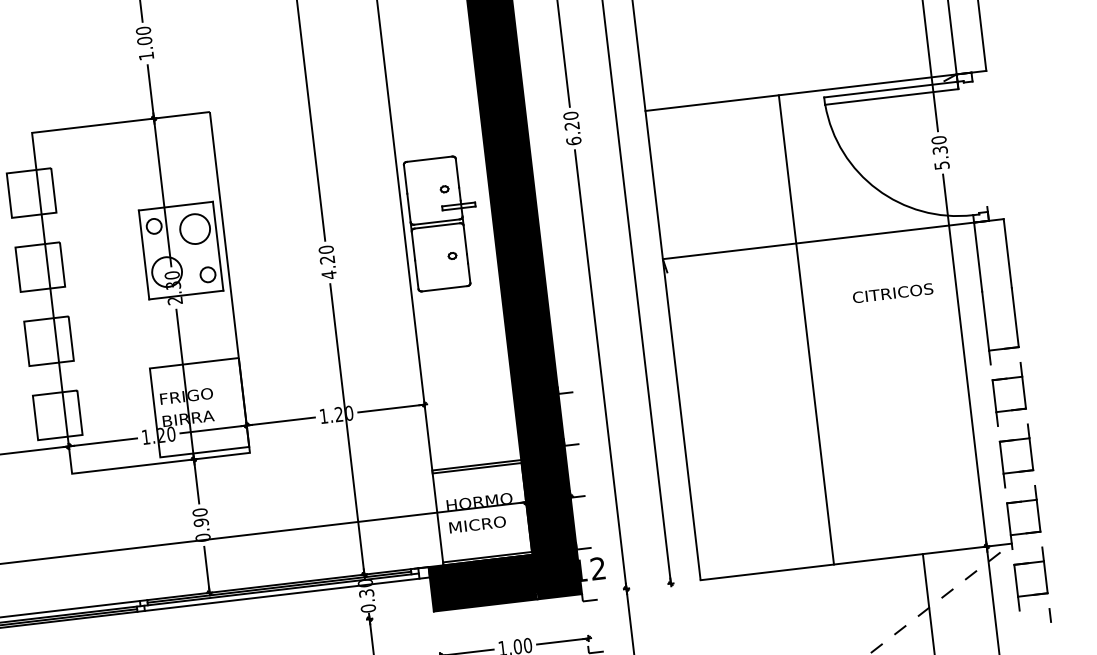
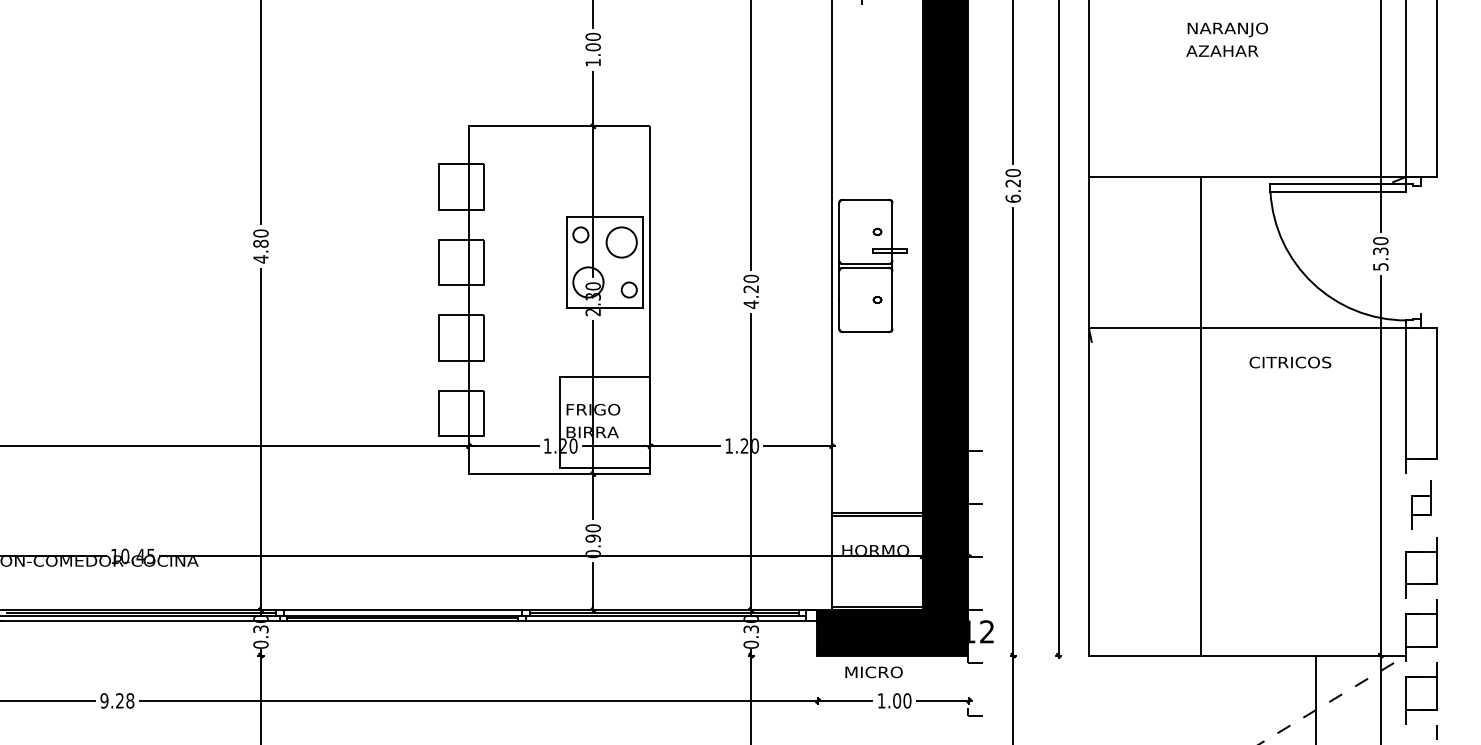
text: (893, 293) -> (1290, 362), moved
line: (805, 329) -> (1200, 415), moved
part: (1009, 394) -> (1421, 505), size x0.6
text: (477, 524) -> (873, 672), moved

